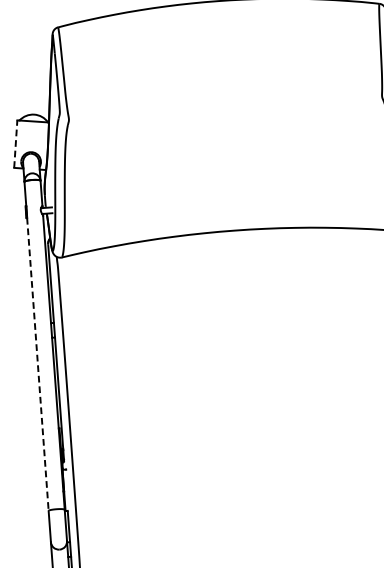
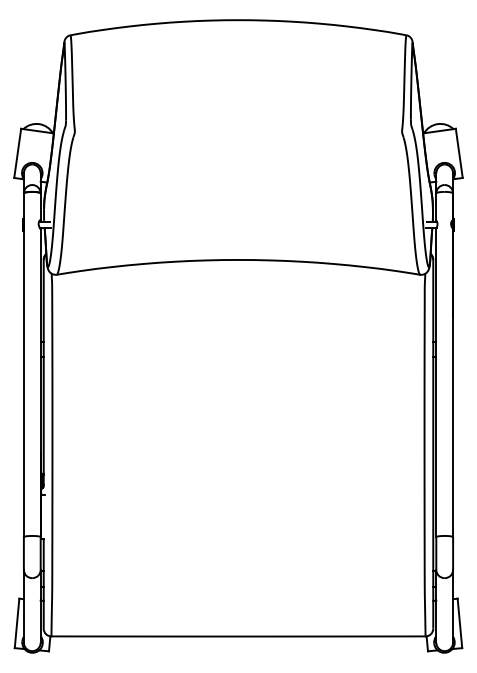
line: (15, 144) -> (17, 153), dashed -> solid
line: (37, 364) -> (23, 384), dashed -> solid

